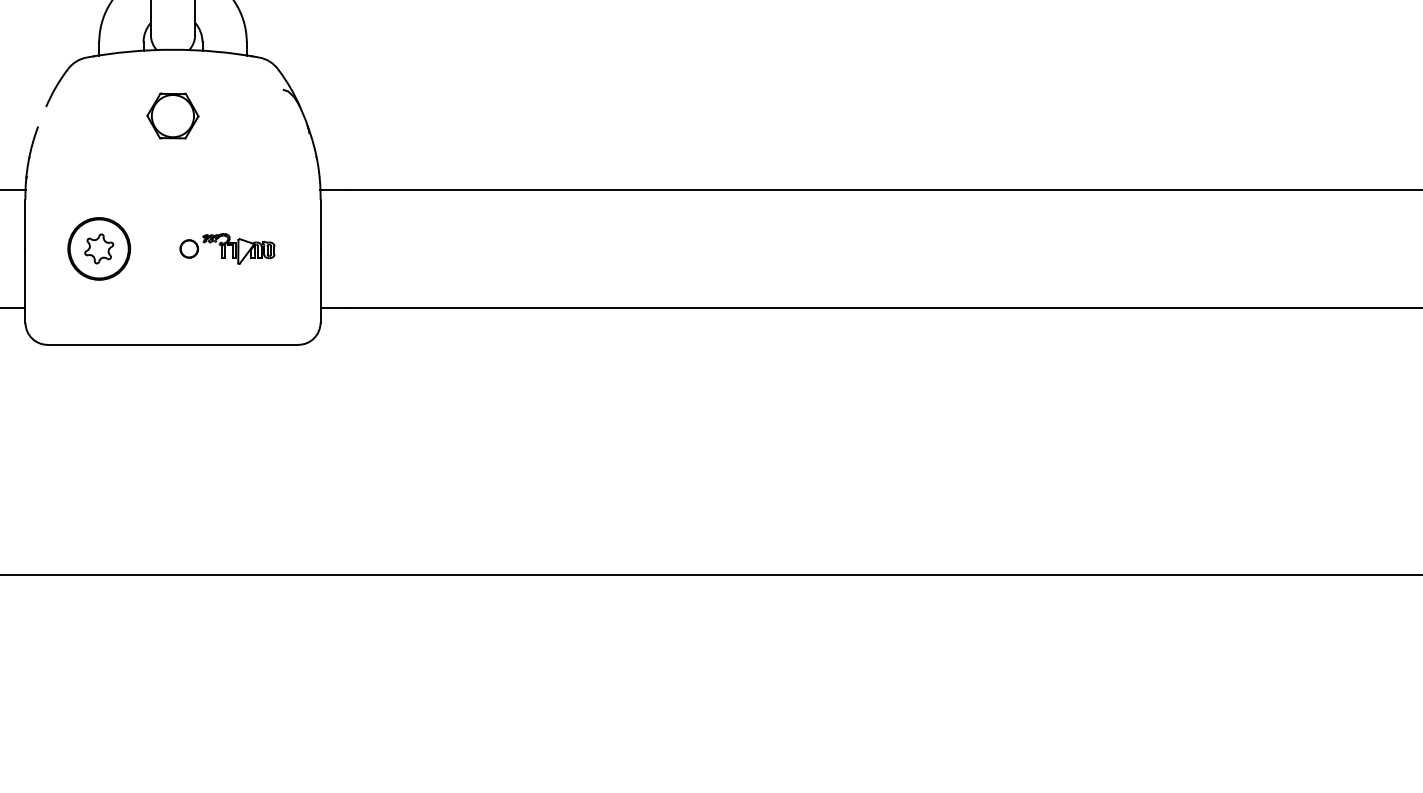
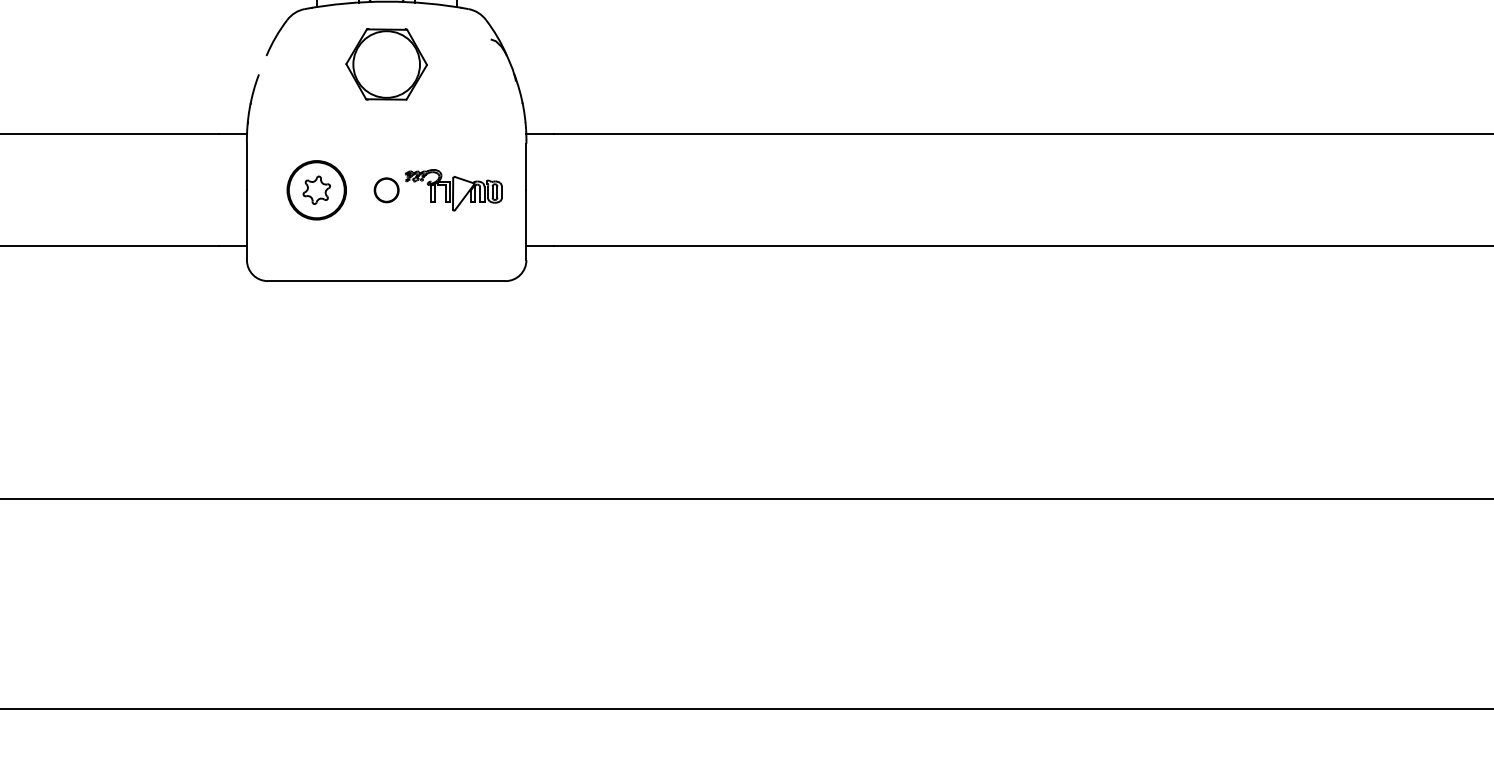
part: (172, 116) -> (386, 64), size x1.67
part: (226, 249) -> (437, 190), size x1.43

